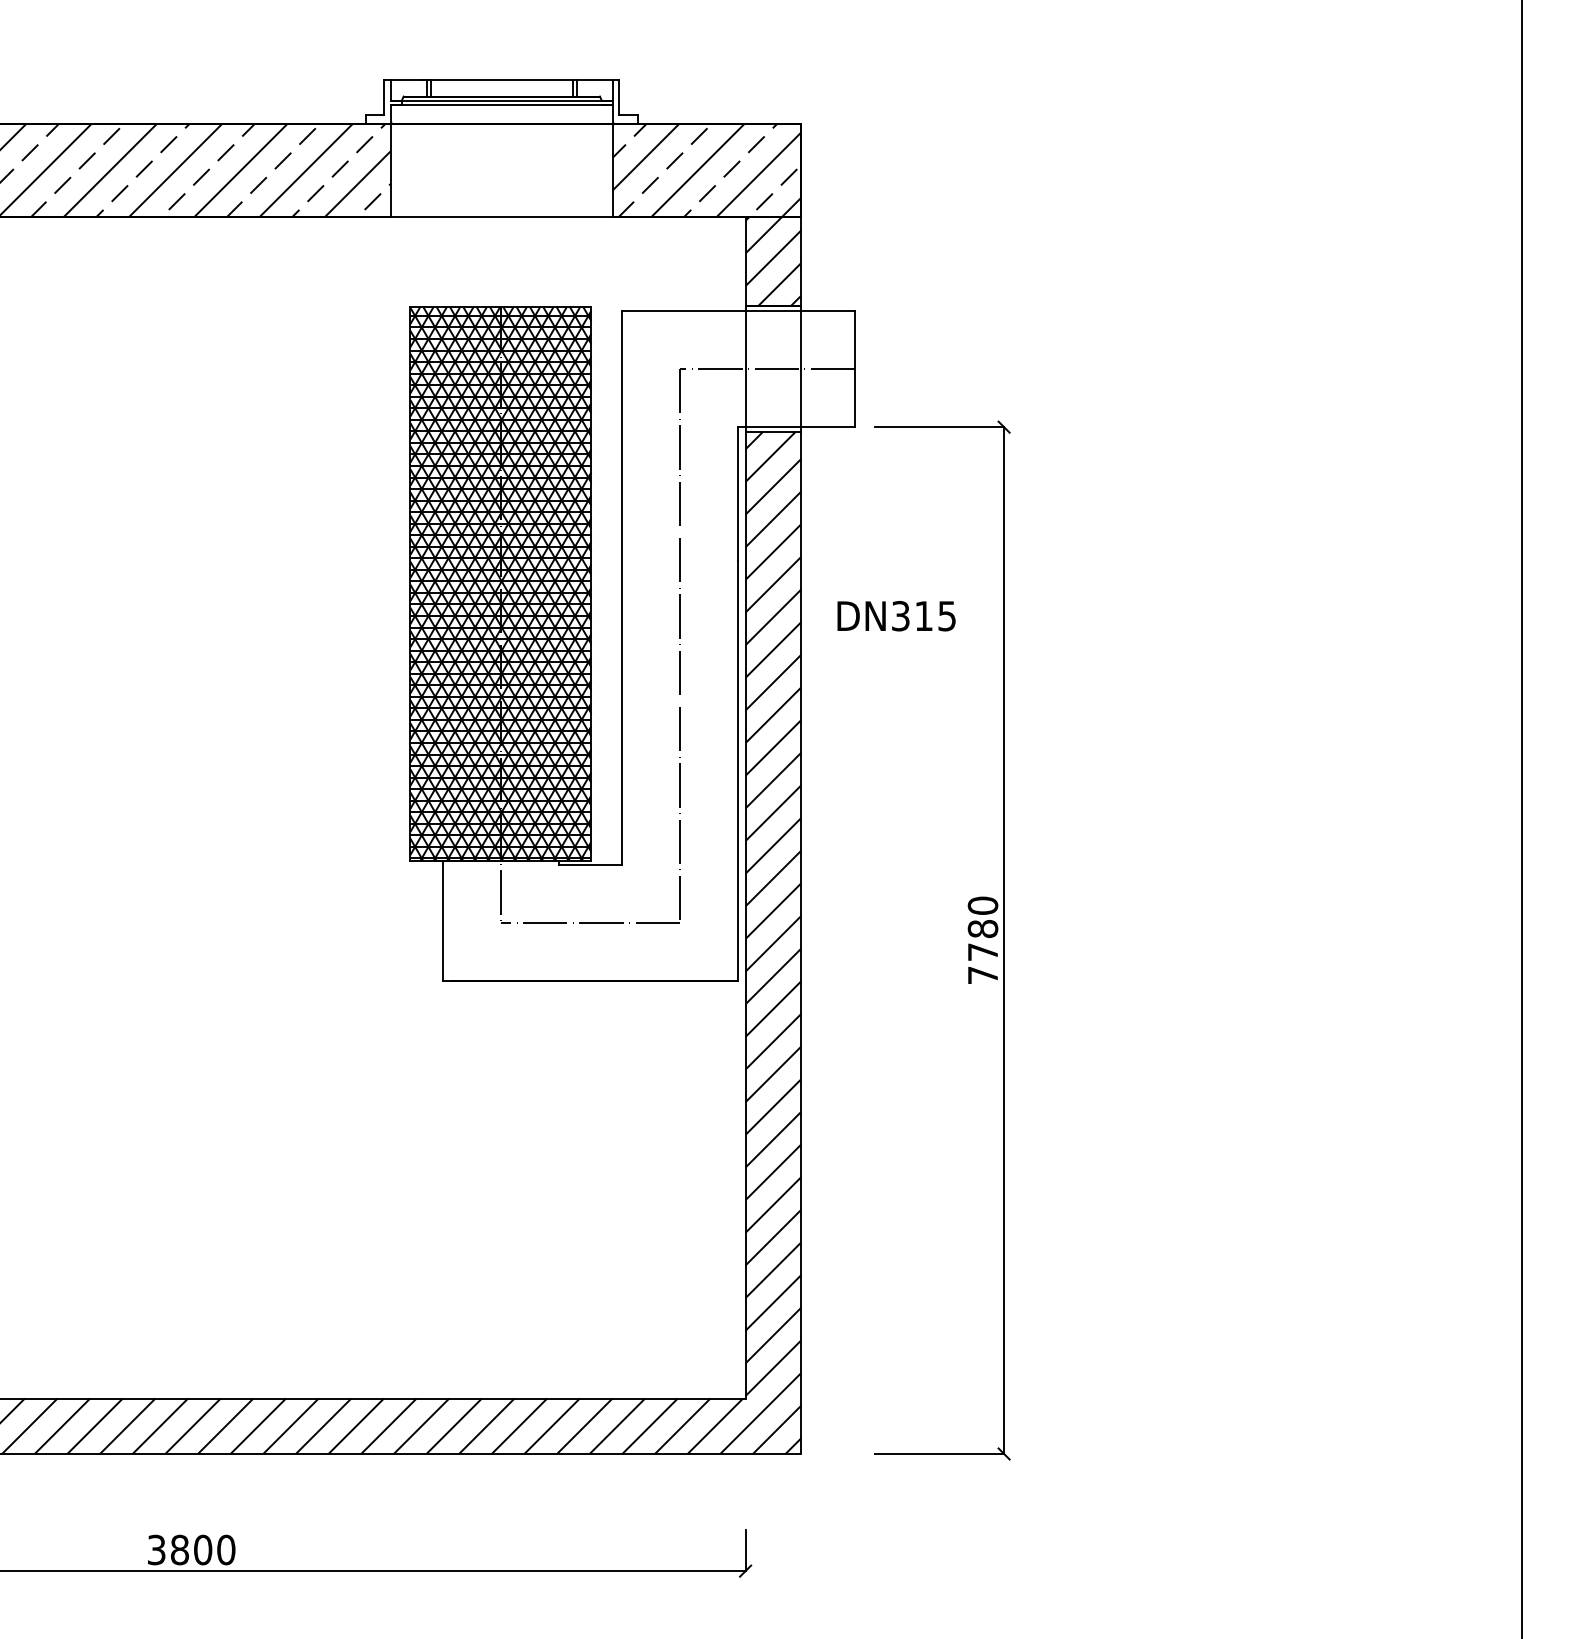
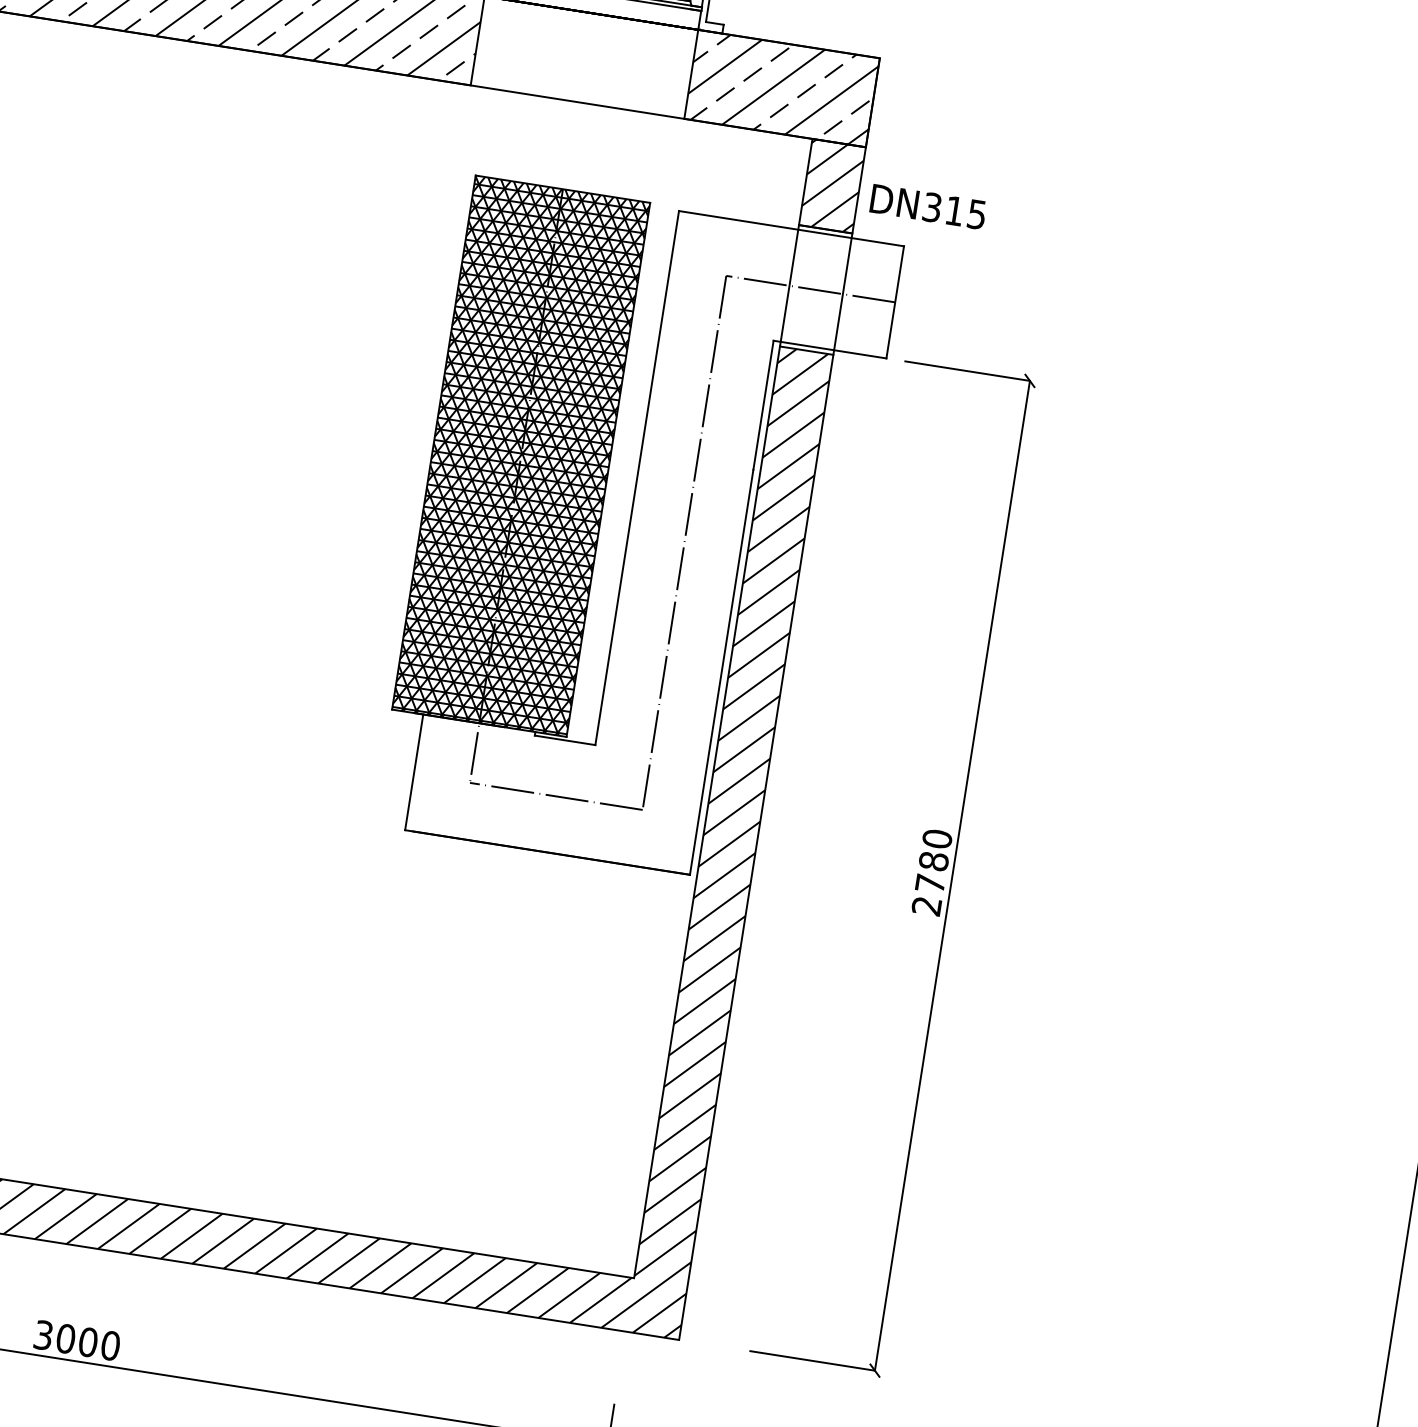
text: (896, 616) -> (928, 207), moved
text: (982, 975) -> (926, 906), 7780 -> 2780
text: (179, 1549) -> (65, 1338), 3800 -> 3000

